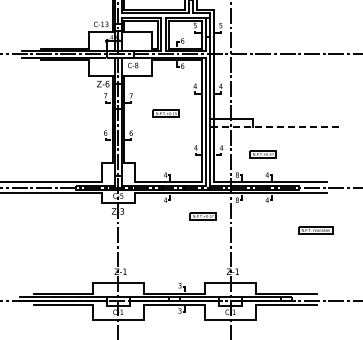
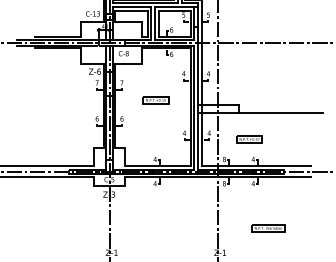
line: (274, 127) -> (260, 113), dashed -> solid
part: (202, 216) -> (190, 199), removed
part: (315, 230) -> (268, 228), moved

